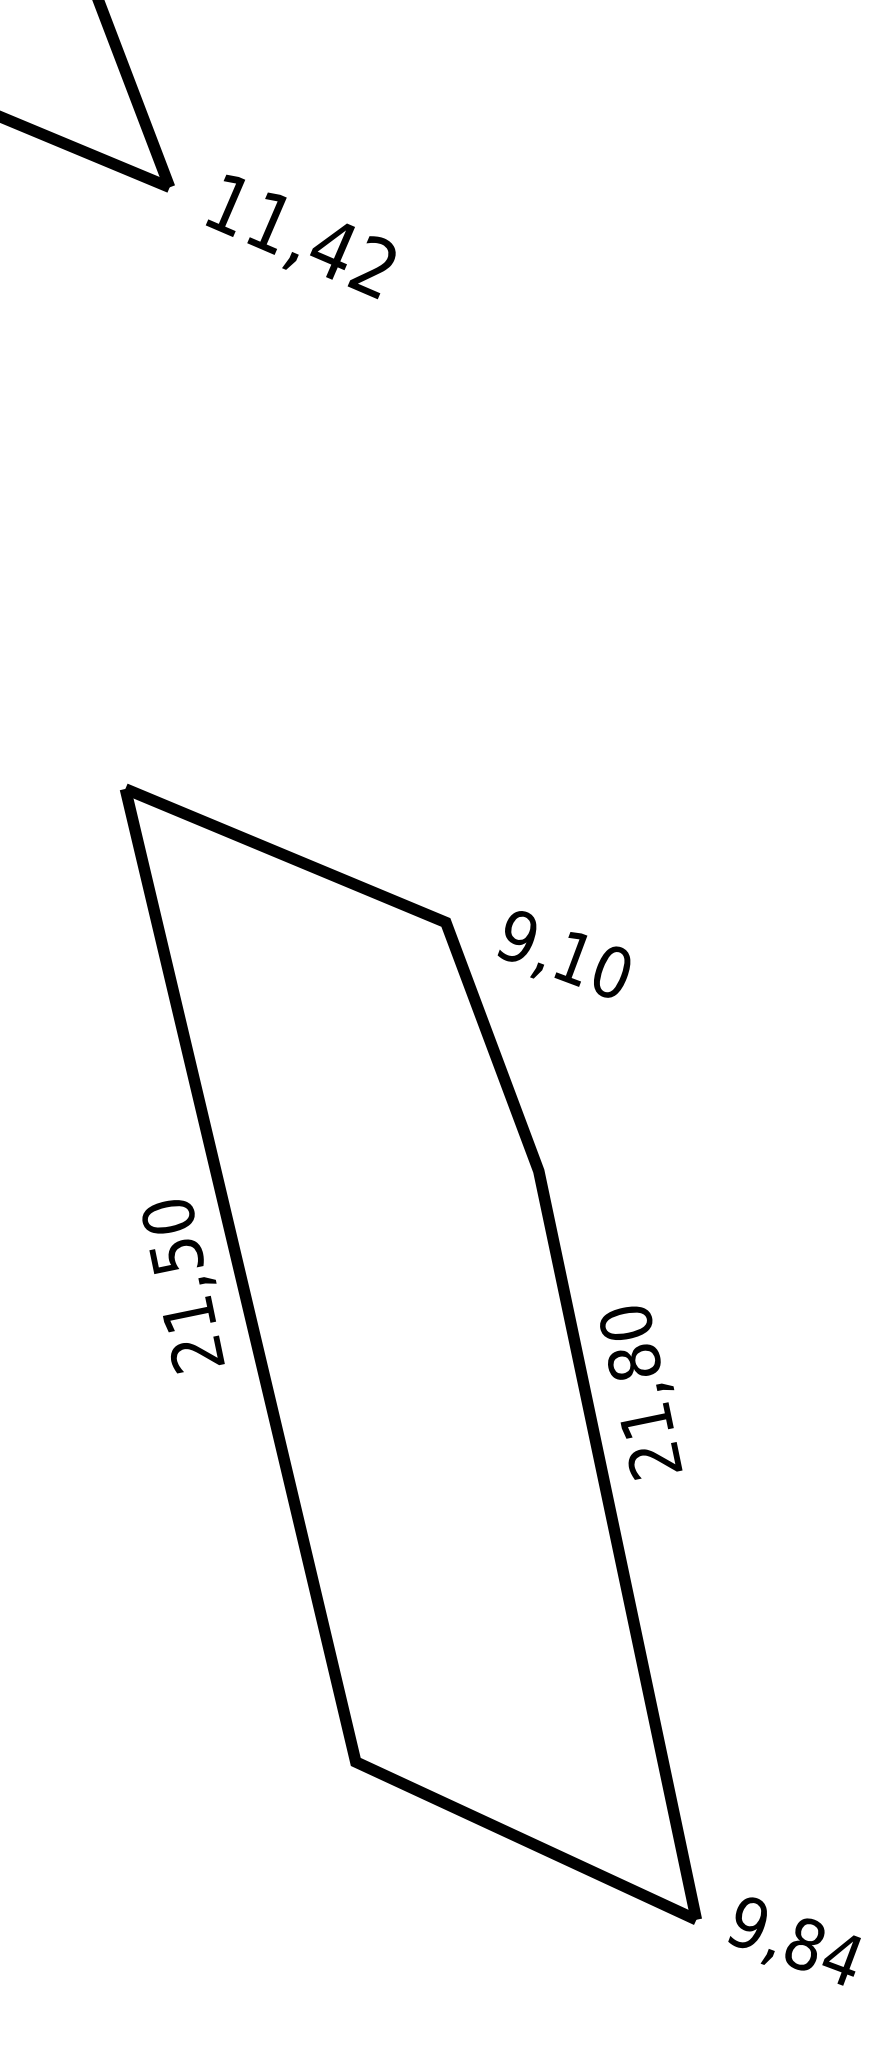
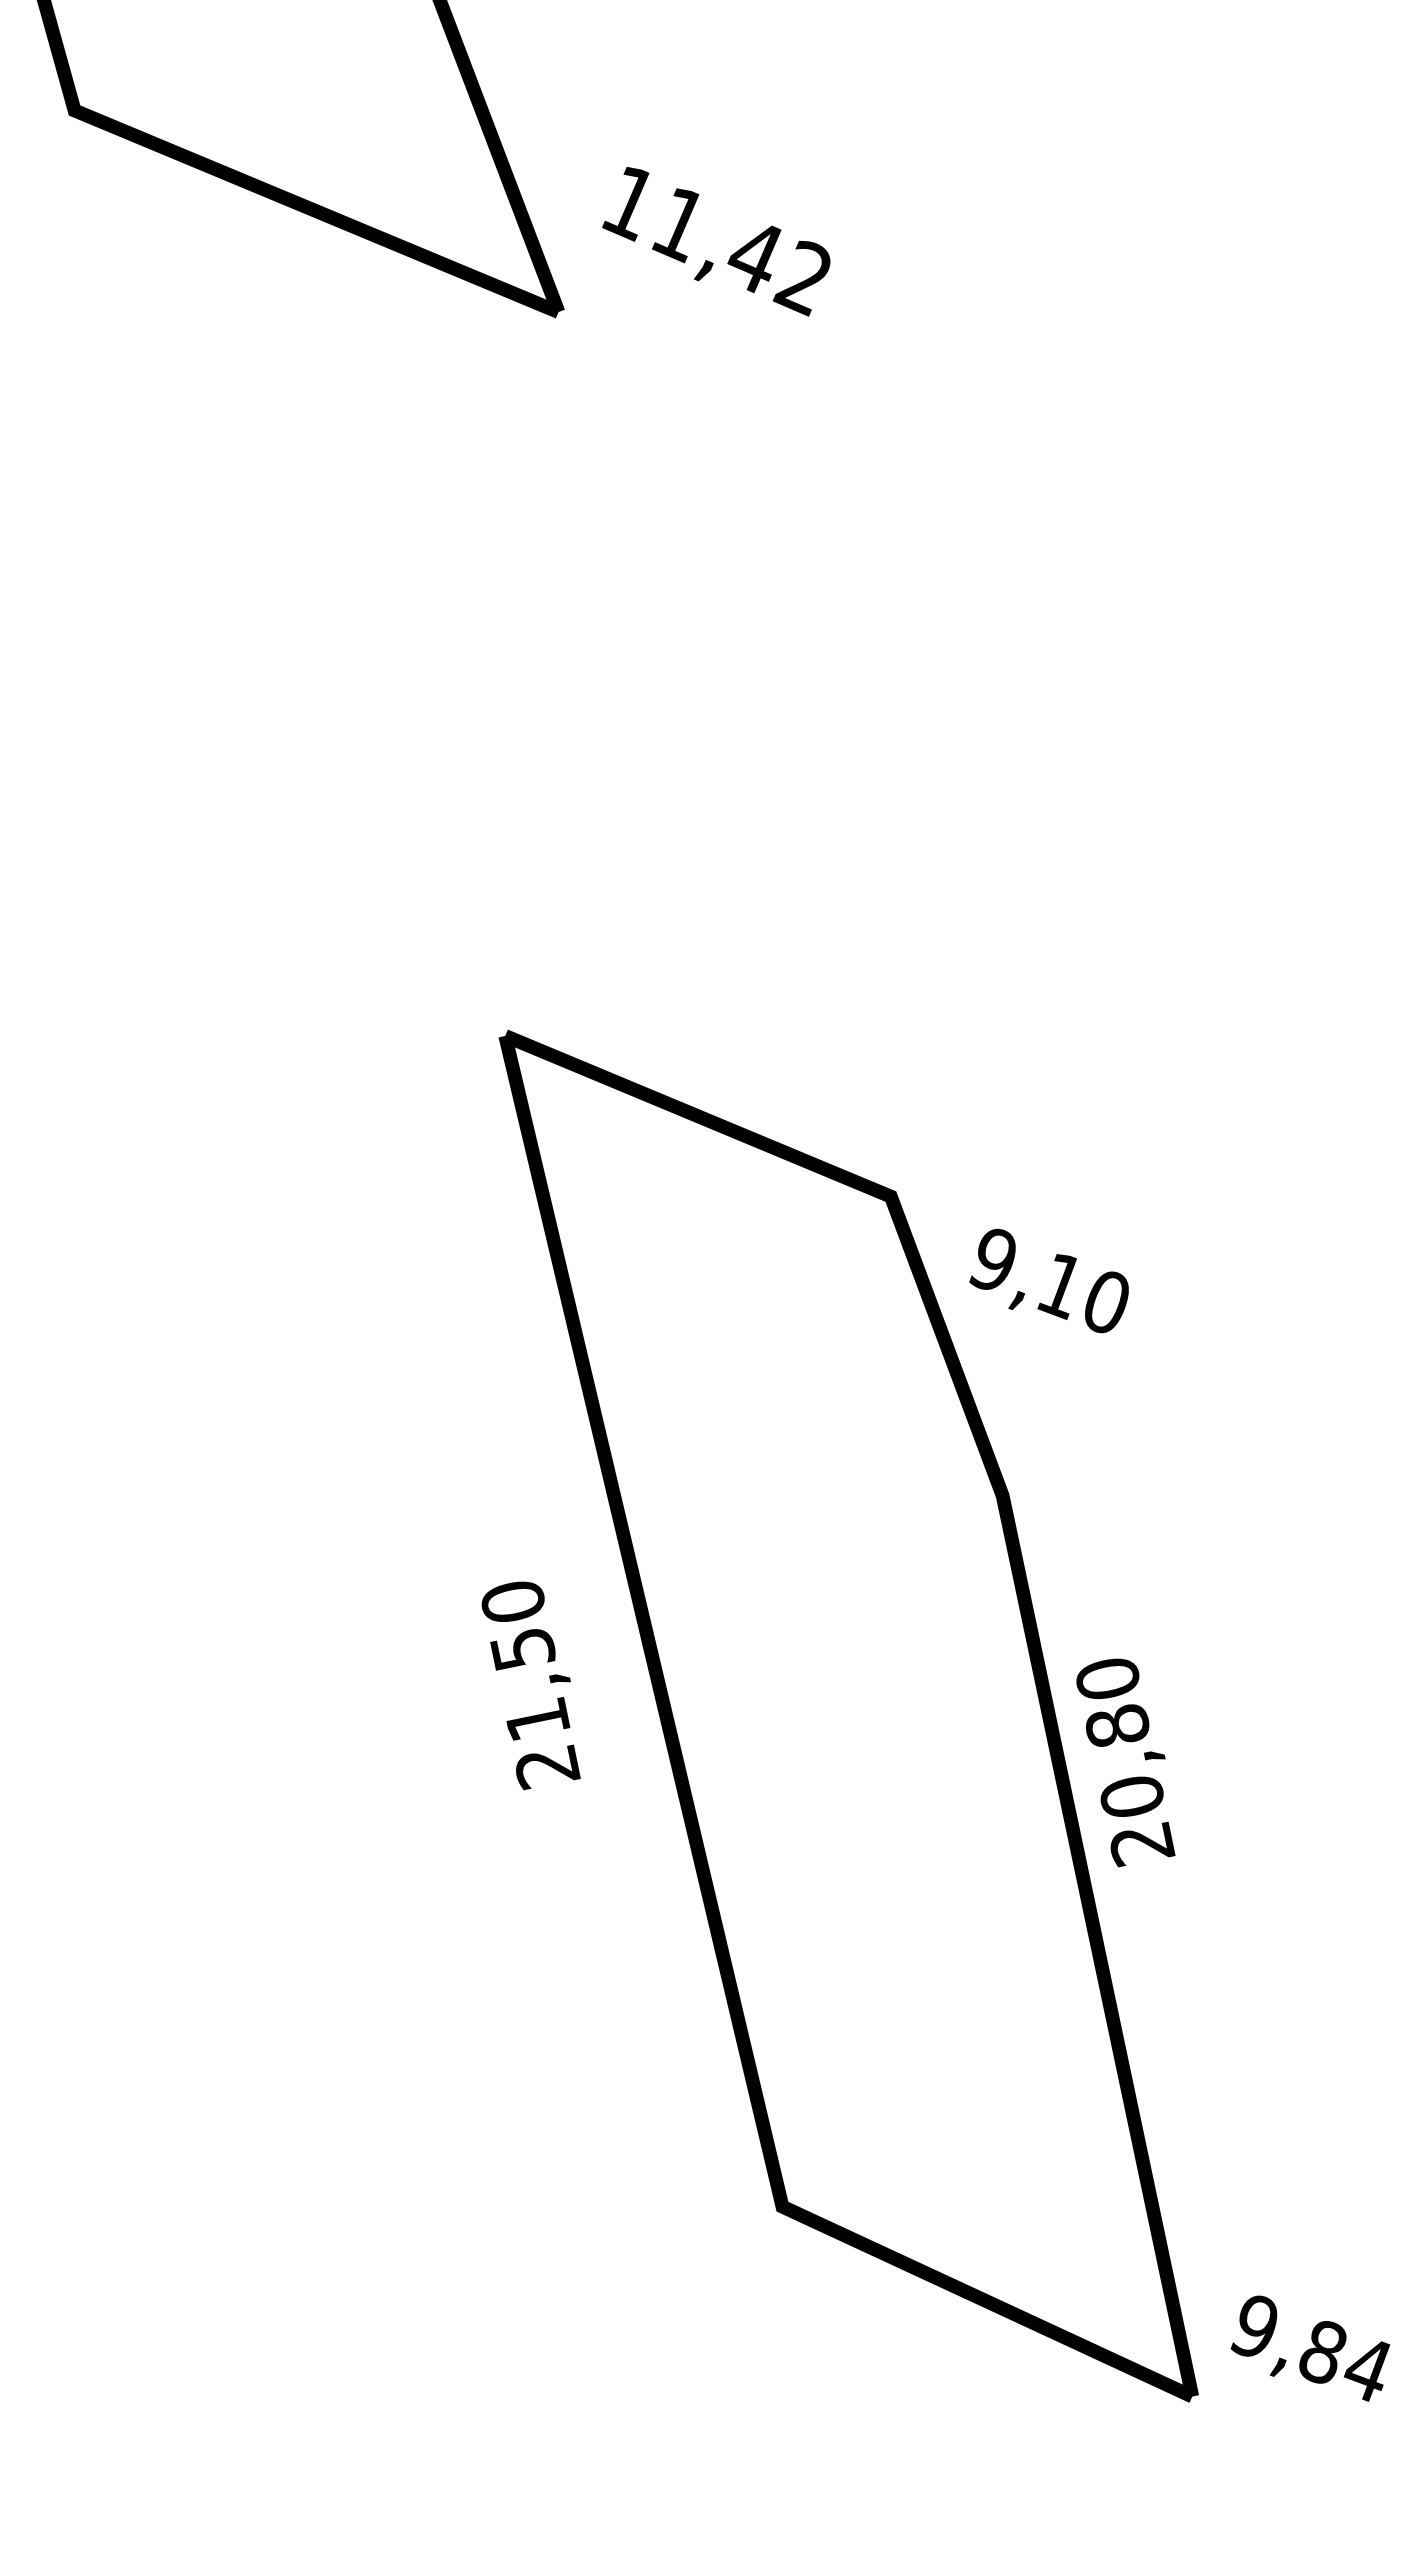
text: (300, 236) -> (716, 241), moved
text: (563, 953) -> (1048, 1280), moved
text: (182, 1286) -> (530, 1685), moved
text: (646, 1420) -> (1132, 1795), 21,80 -> 20,80
text: (794, 1941) -> (1310, 2348), moved

